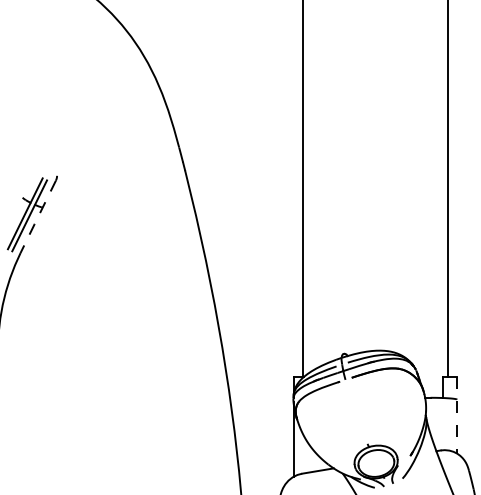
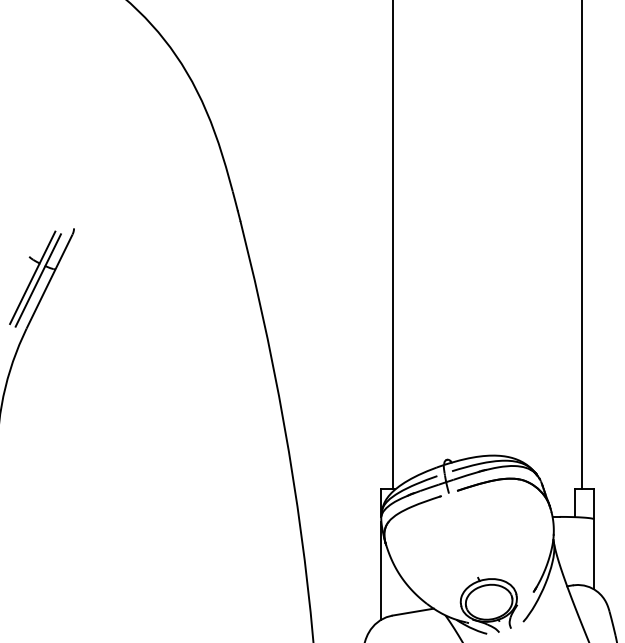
line: (38, 216) -> (49, 281), dashed -> solid
line: (456, 415) -> (593, 539), dashed -> solid

